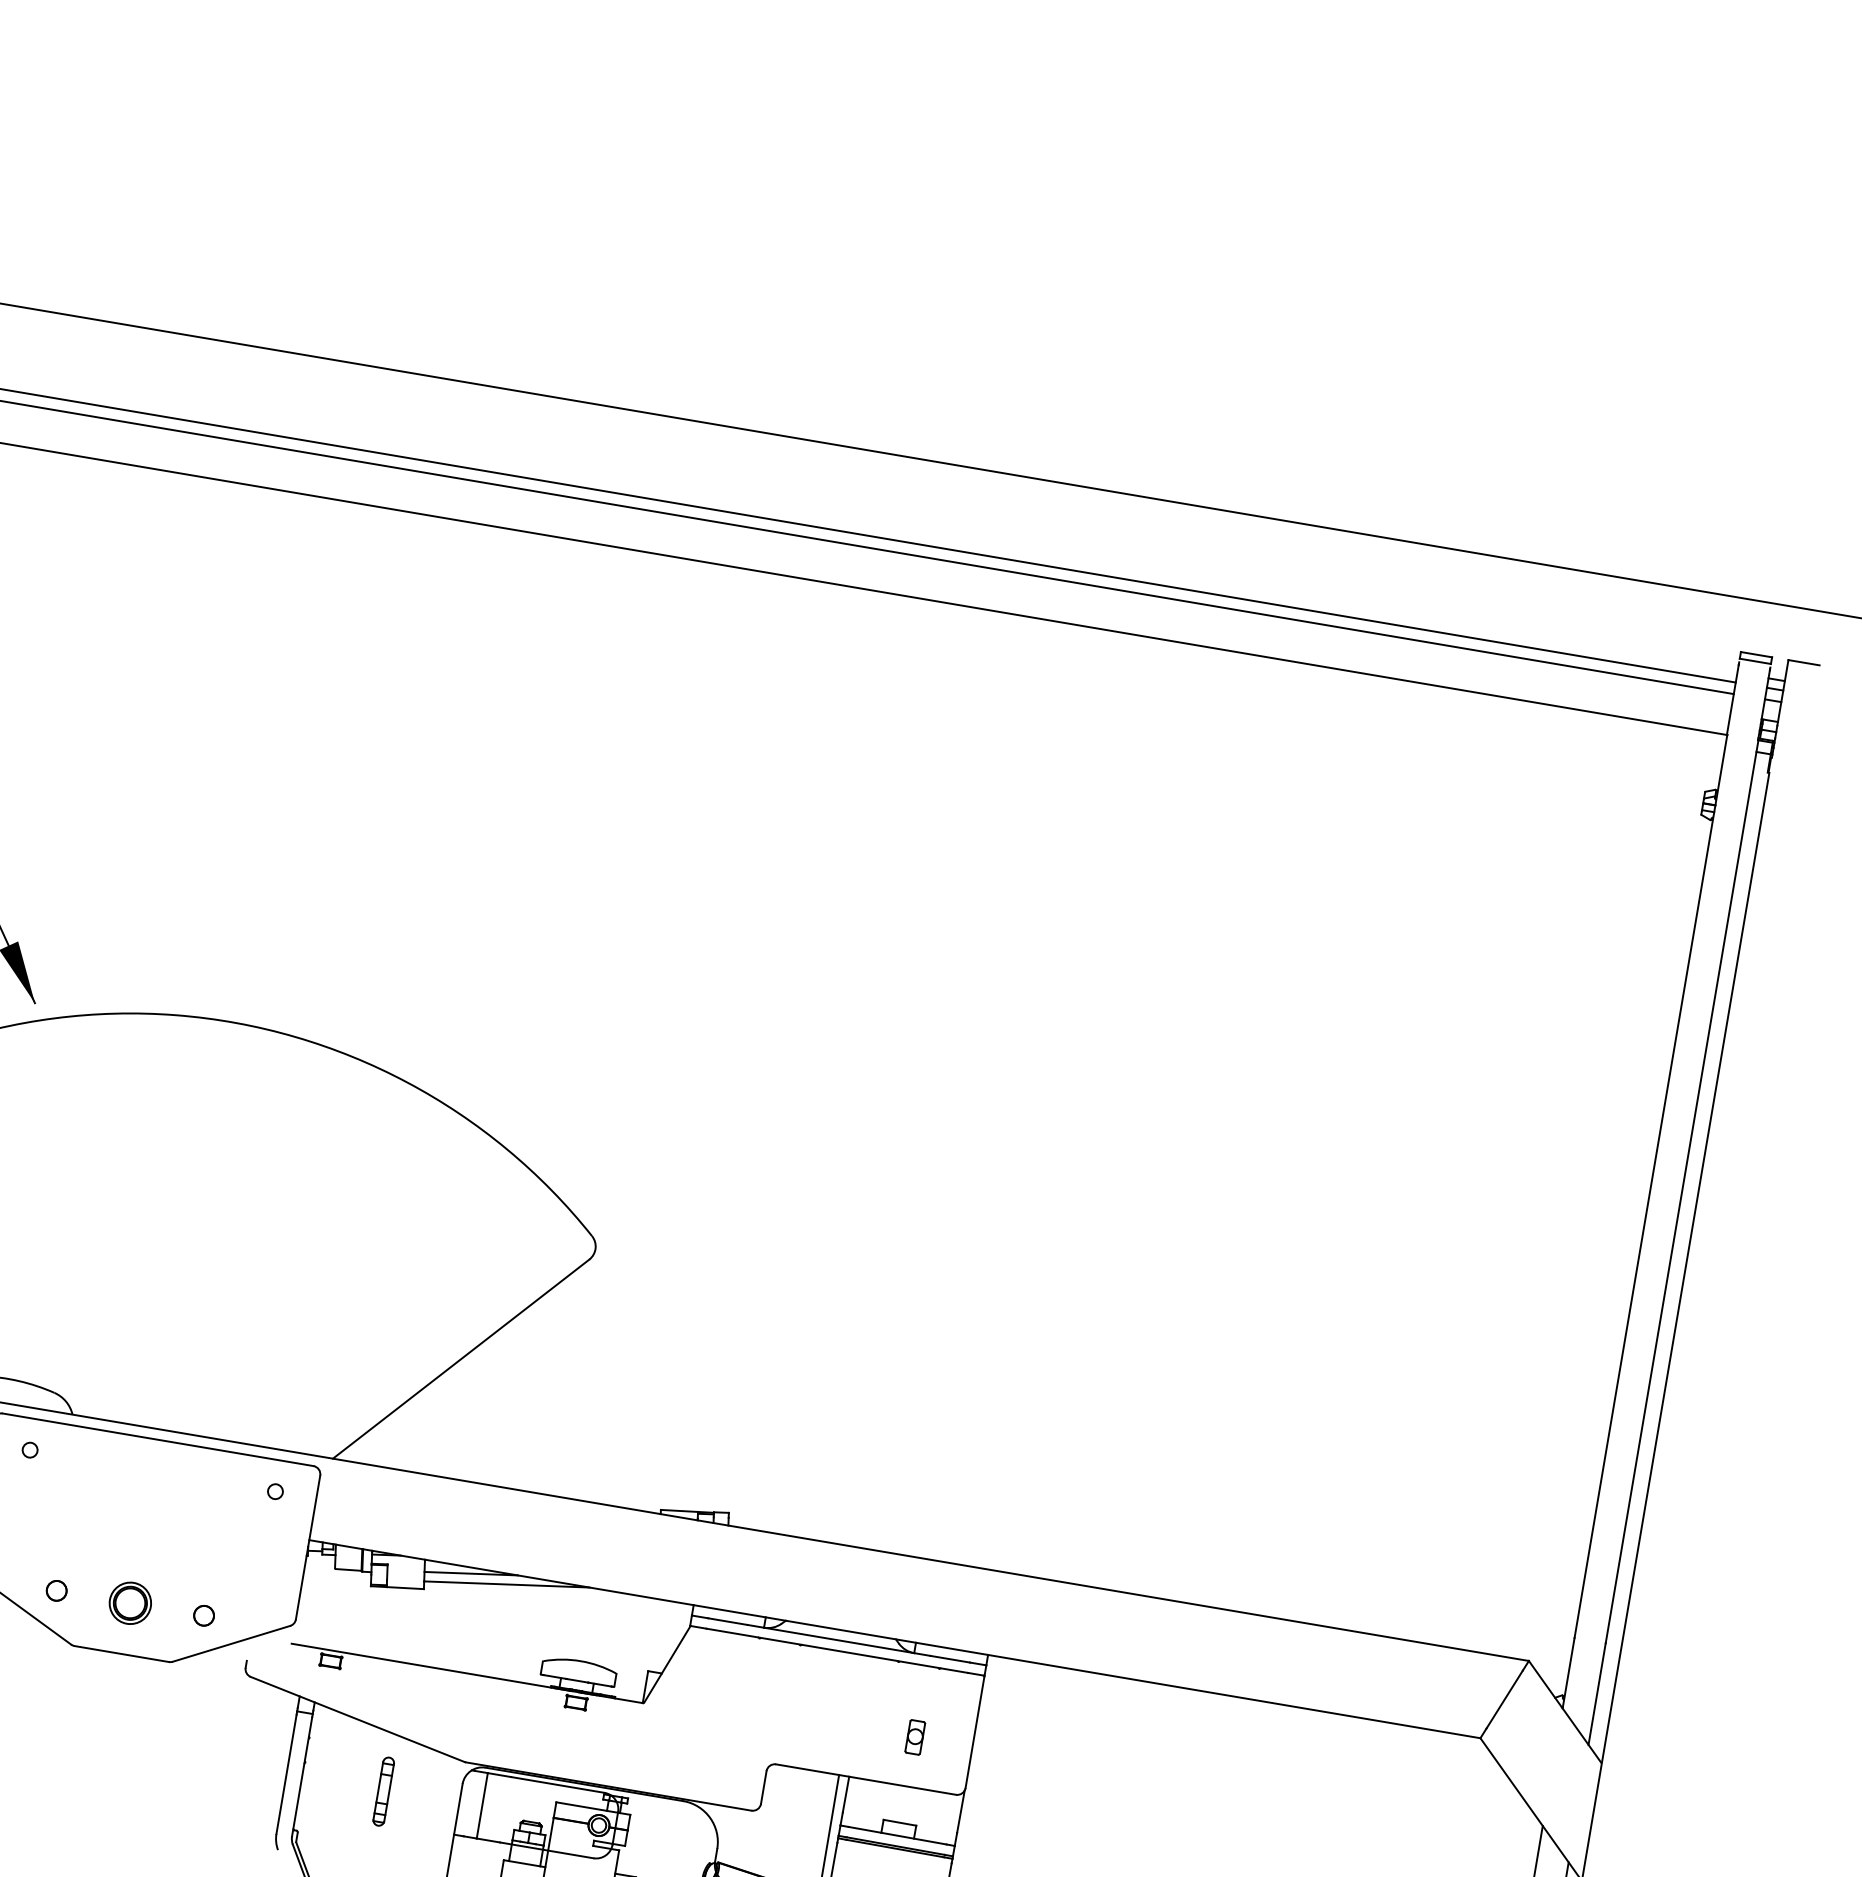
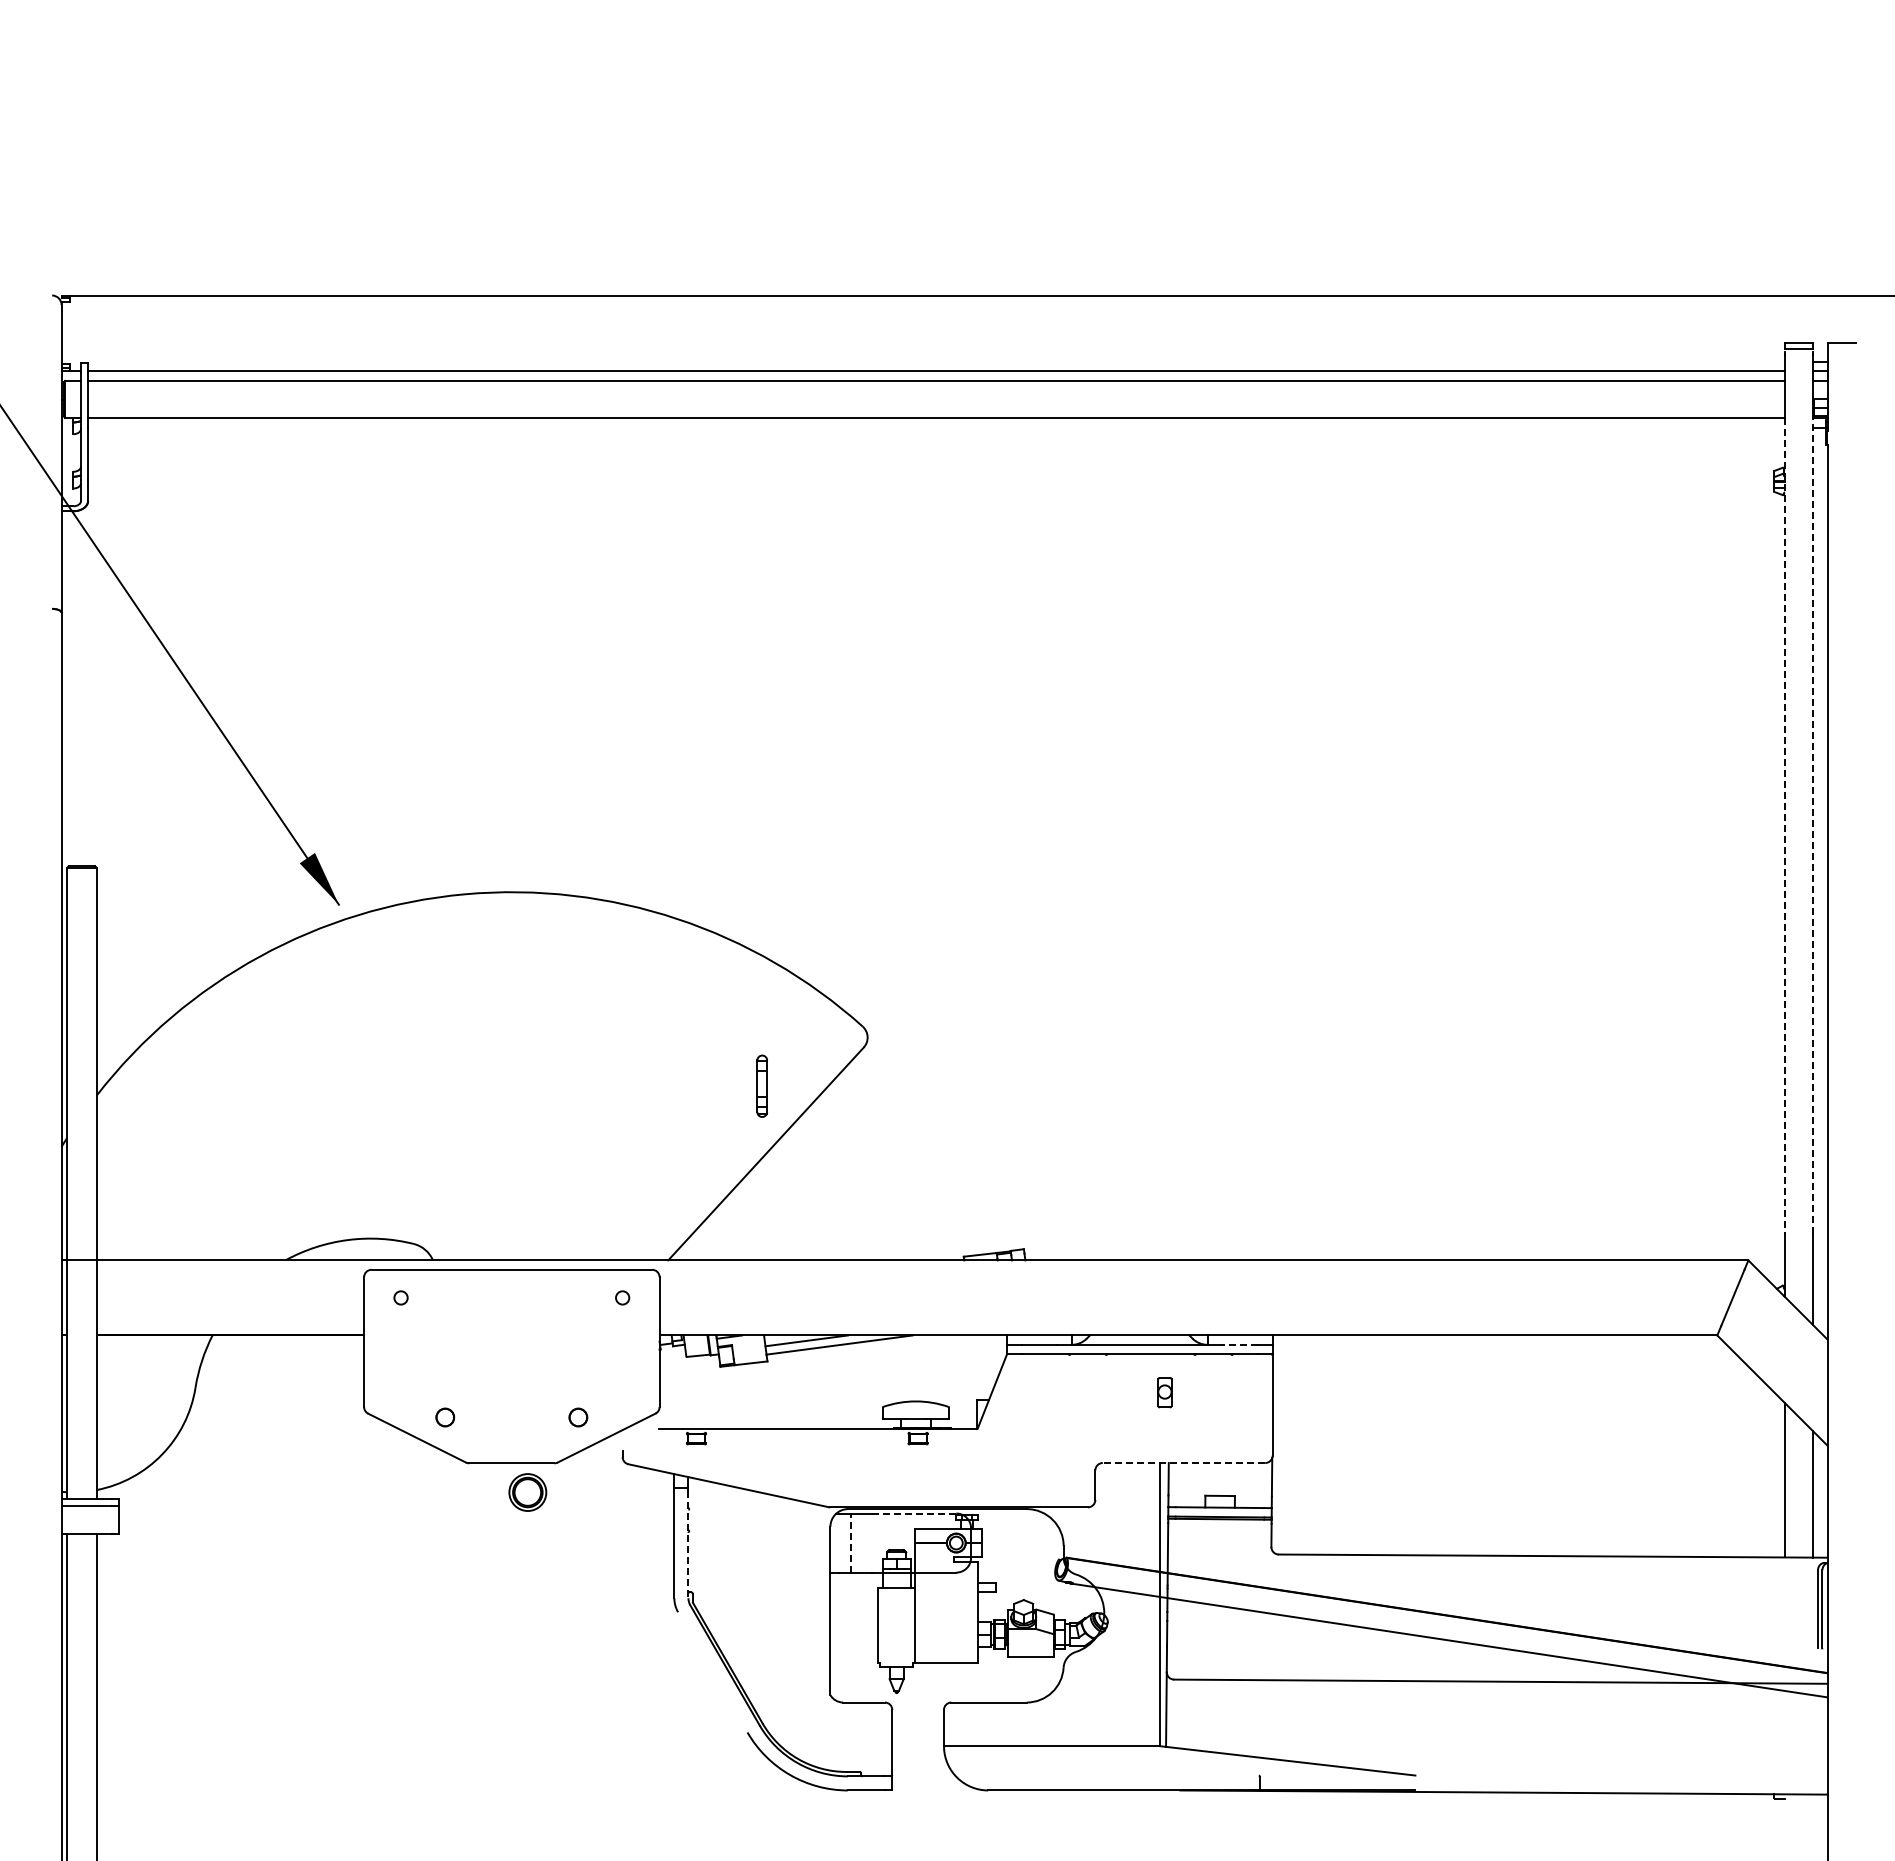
line: (1651, 1186) -> (1785, 825), solid -> dashed
line: (1682, 1191) -> (1813, 825), solid -> dashed
part: (130, 1603) -> (527, 1492), moved
line: (950, 1658) -> (1240, 1344), solid -> dashed
part: (914, 1737) -> (1164, 1392), moved
line: (302, 1776) -> (688, 1544), solid -> dashed
line: (865, 1780) -> (1183, 1463), solid -> dashed
line: (558, 1784) -> (914, 1513), solid -> dashed
part: (383, 1790) -> (761, 1085), moved
line: (481, 1806) -> (850, 1543), solid -> dashed

